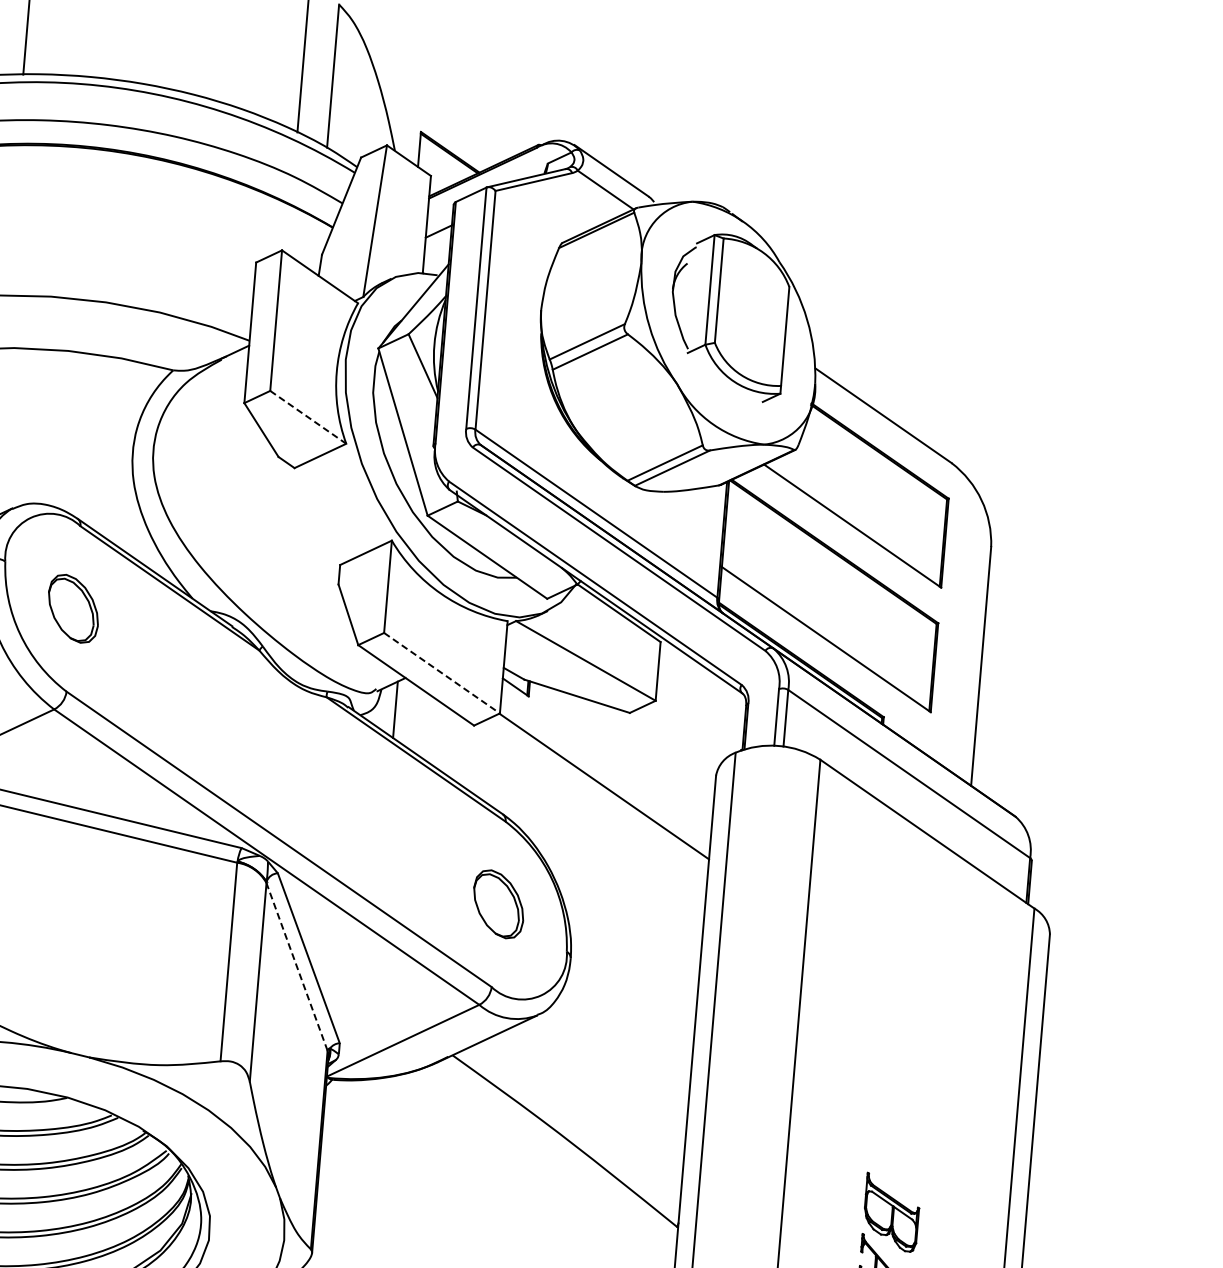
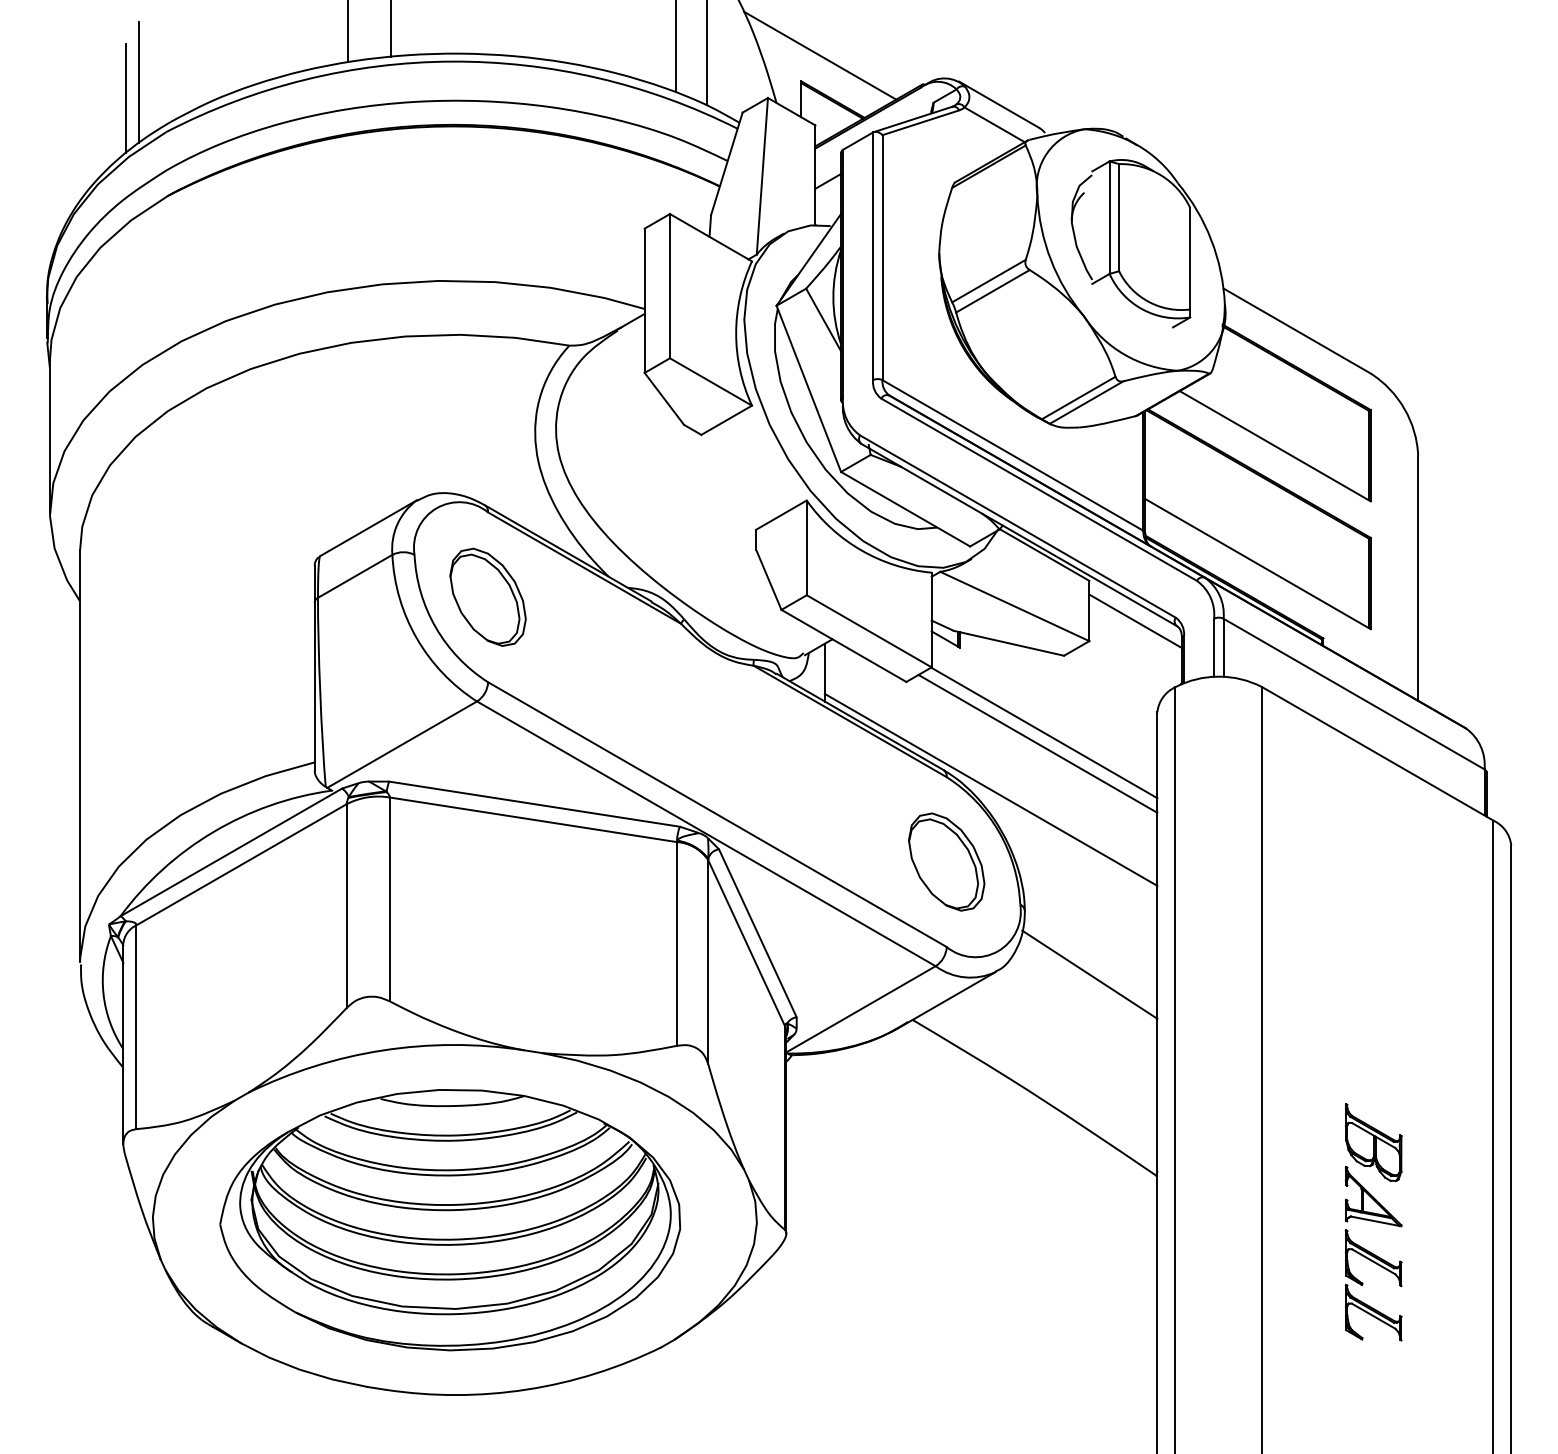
line: (440, 108) -> (819, 55), added
line: (308, 417) -> (711, 382), dashed -> solid
part: (72, 608) -> (487, 596), size x1.43
line: (442, 673) -> (869, 631), dashed -> solid
line: (702, 685) -> (1135, 621), added
line: (596, 796) -> (1037, 743), added
line: (547, 837) -> (990, 789), added
part: (498, 903) -> (946, 861), size x1.43
line: (297, 966) -> (746, 942), dashed -> solid
line: (628, 1025) -> (1089, 974), added

